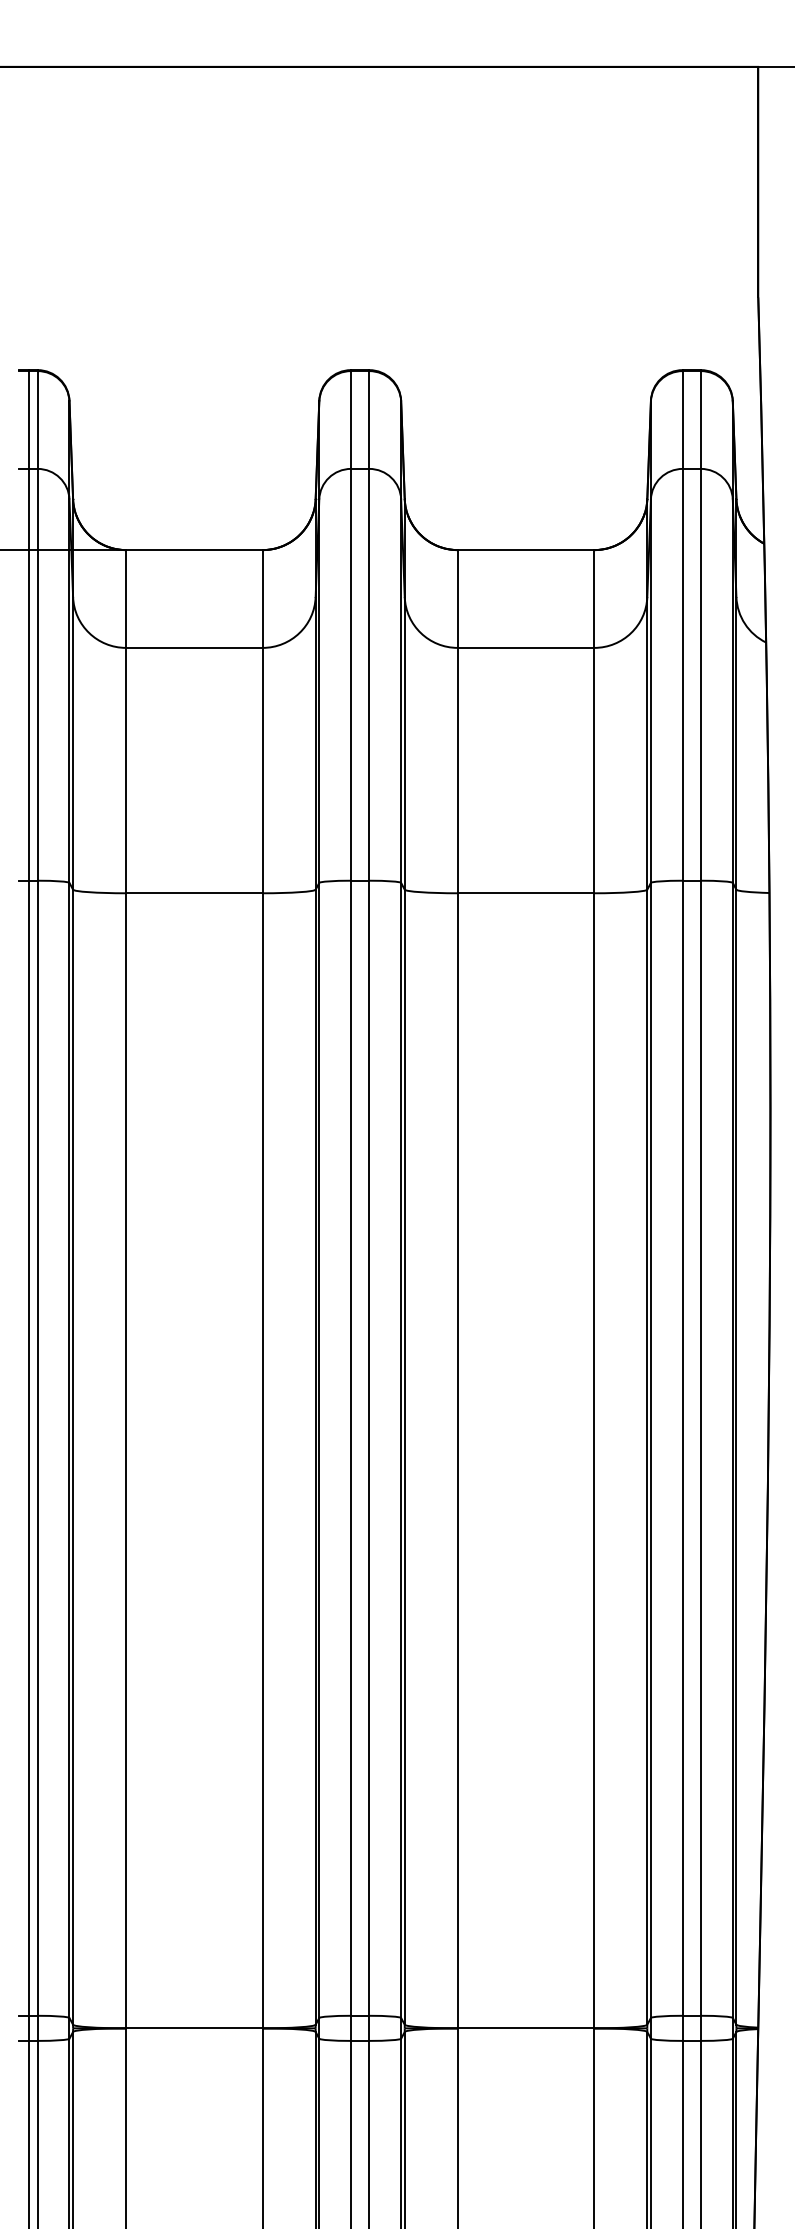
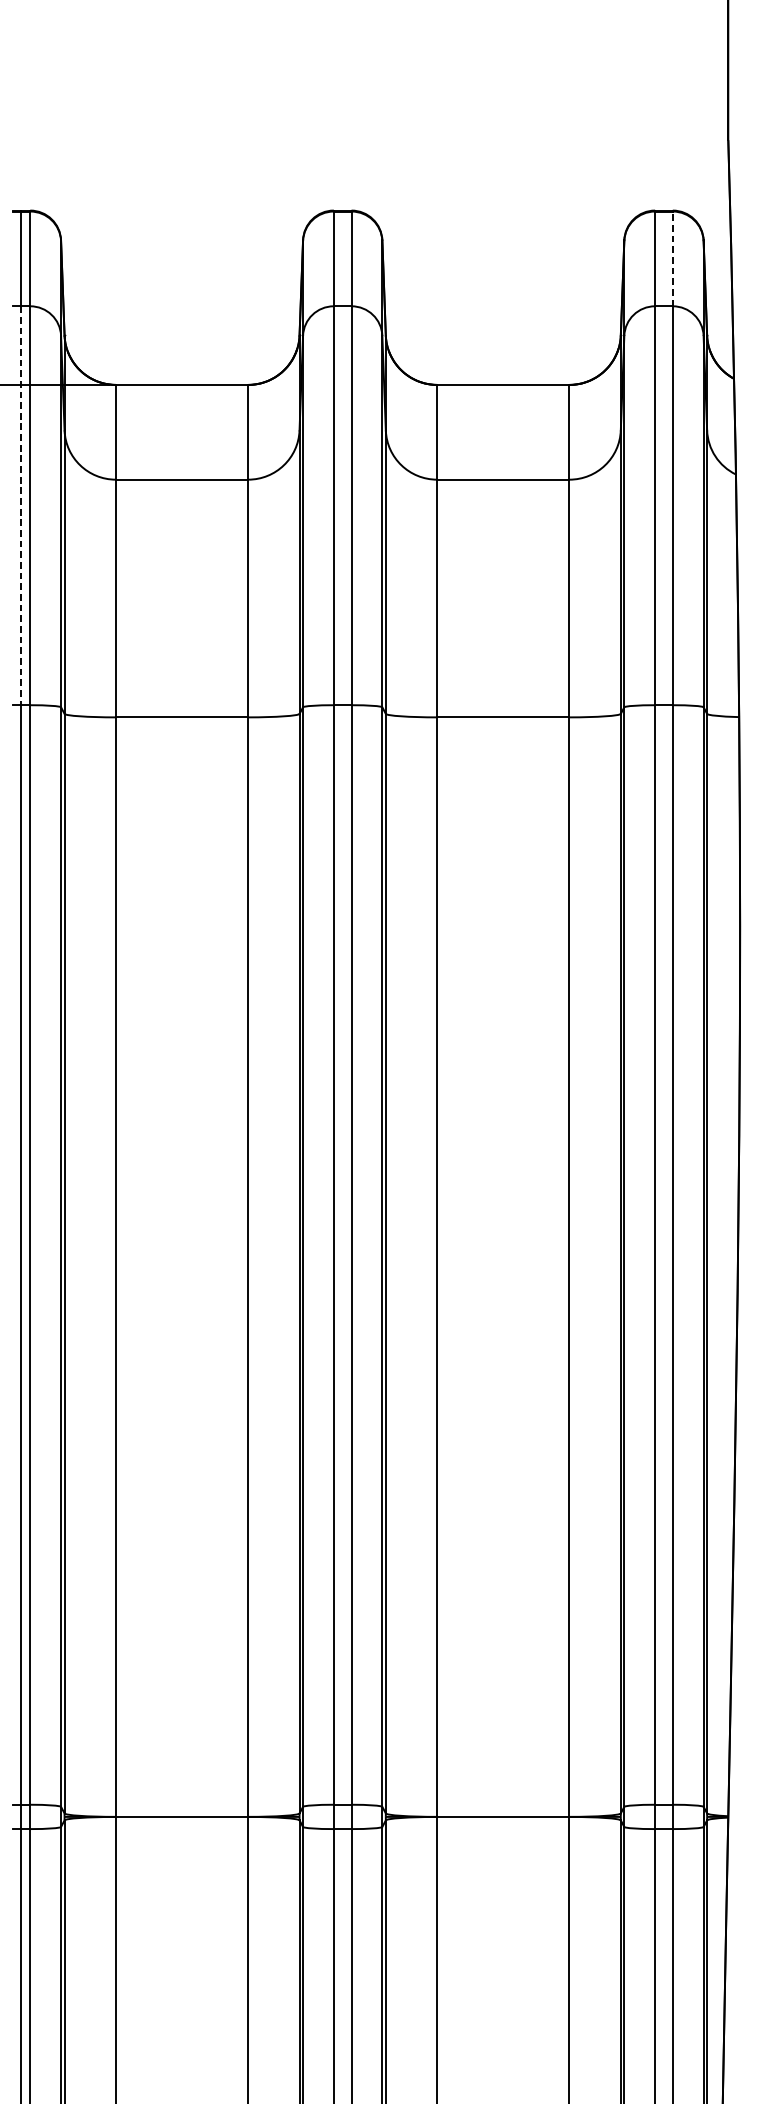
line: (700, 420) -> (672, 259), solid -> dashed
line: (28, 674) -> (21, 505), solid -> dashed

